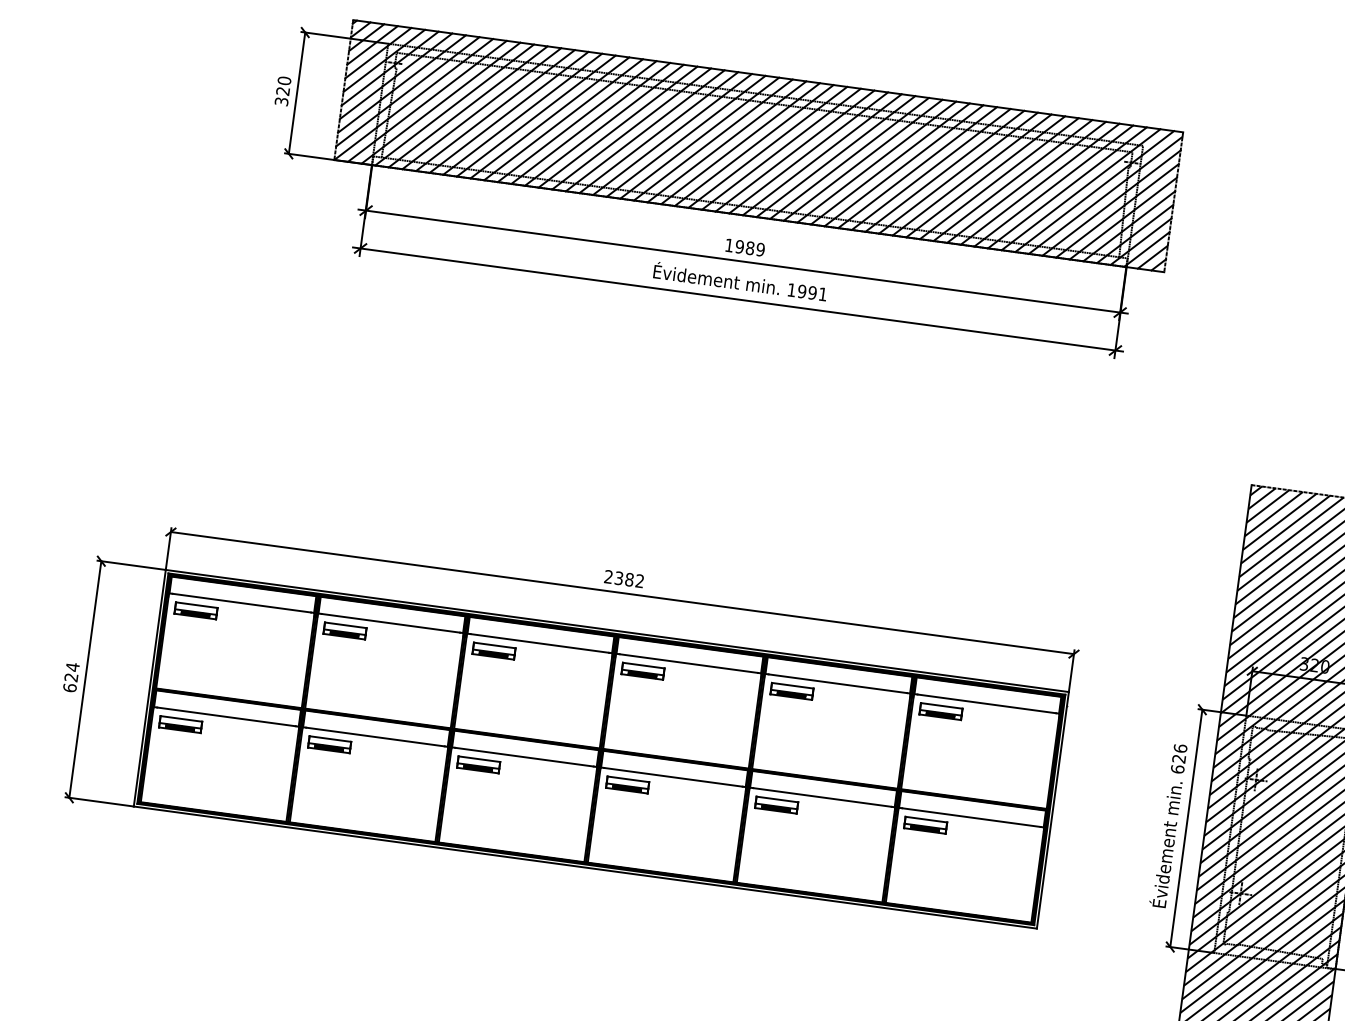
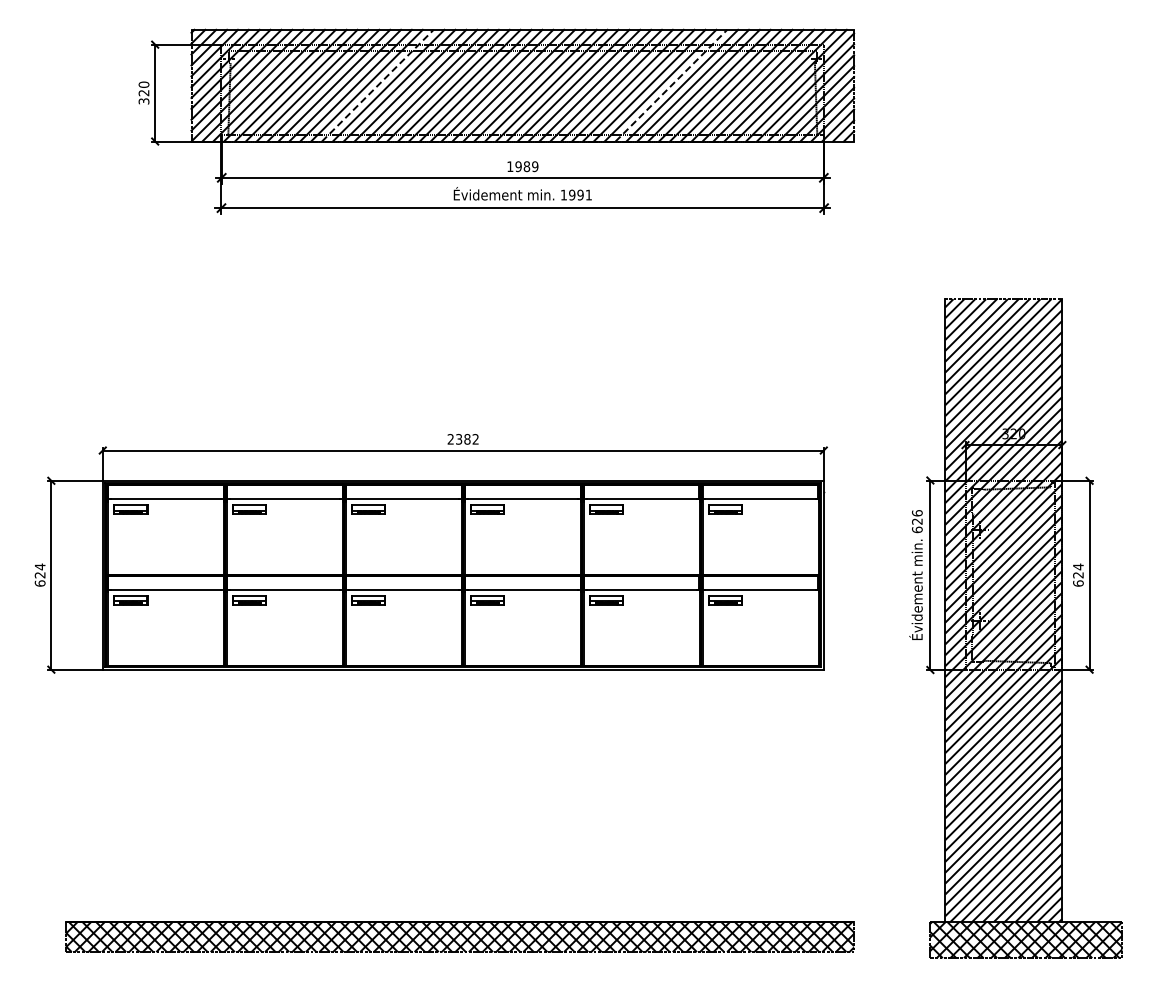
line: (576, 121) -> (377, 85), solid -> dashed
line: (945, 171) -> (671, 85), solid -> dashed

